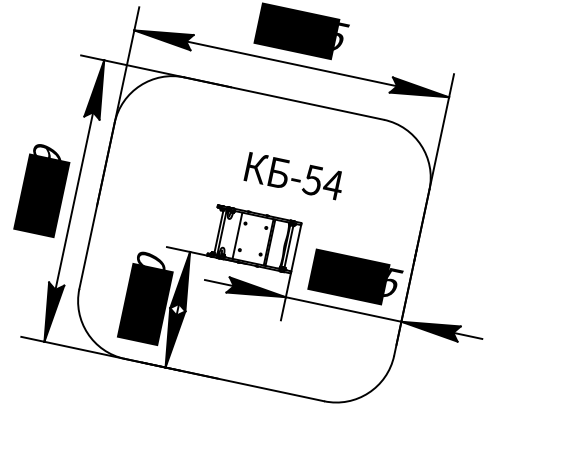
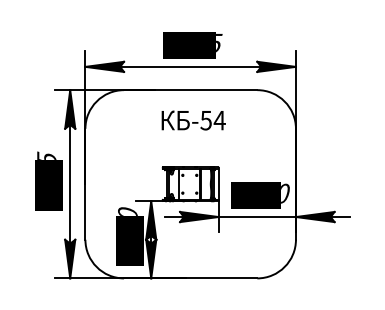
text: (47, 150) -> (46, 155), 2059 -> 2435
text: (294, 176) -> (193, 120), moved
text: (393, 281) -> (285, 192), 1005 -> 1000

